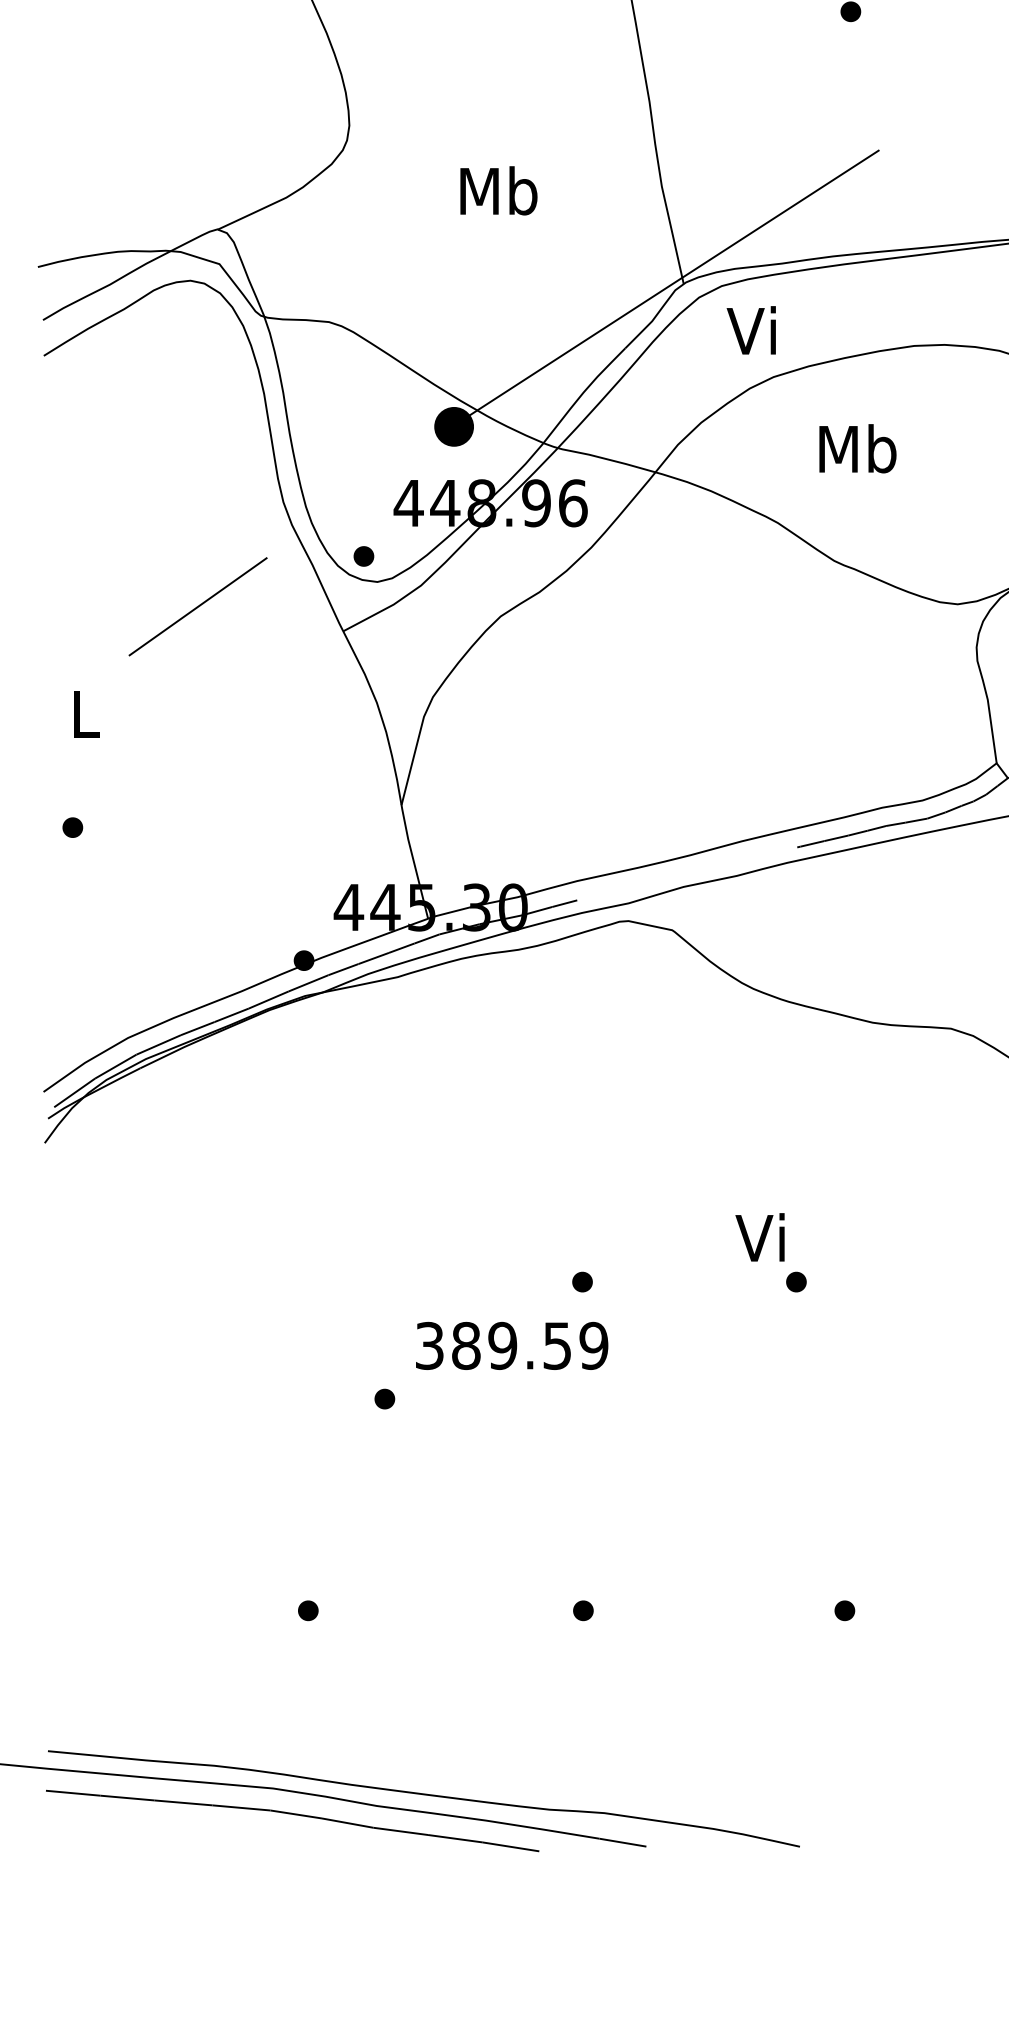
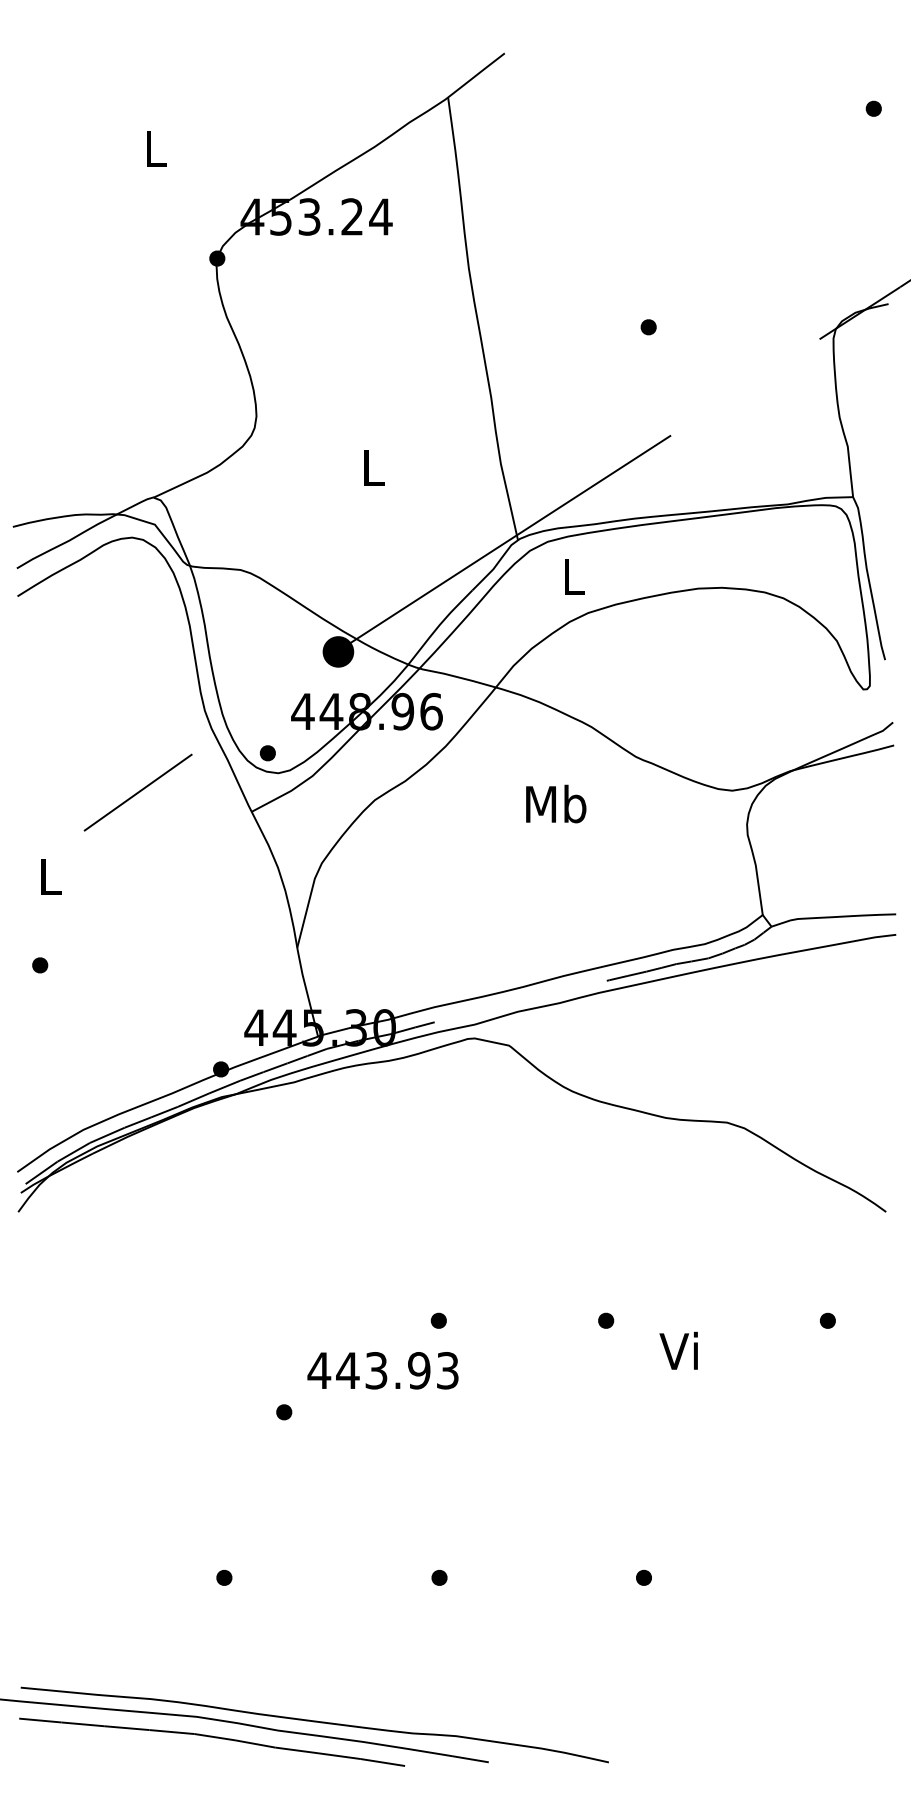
text: (498, 191) -> (373, 467), Mb -> L
text: (750, 330) -> (570, 576), Vi -> L
text: (858, 448) -> (556, 803), moved
text: (759, 1236) -> (678, 1350), moved
text: (510, 1345) -> (382, 1370), 389.59 -> 443.93

